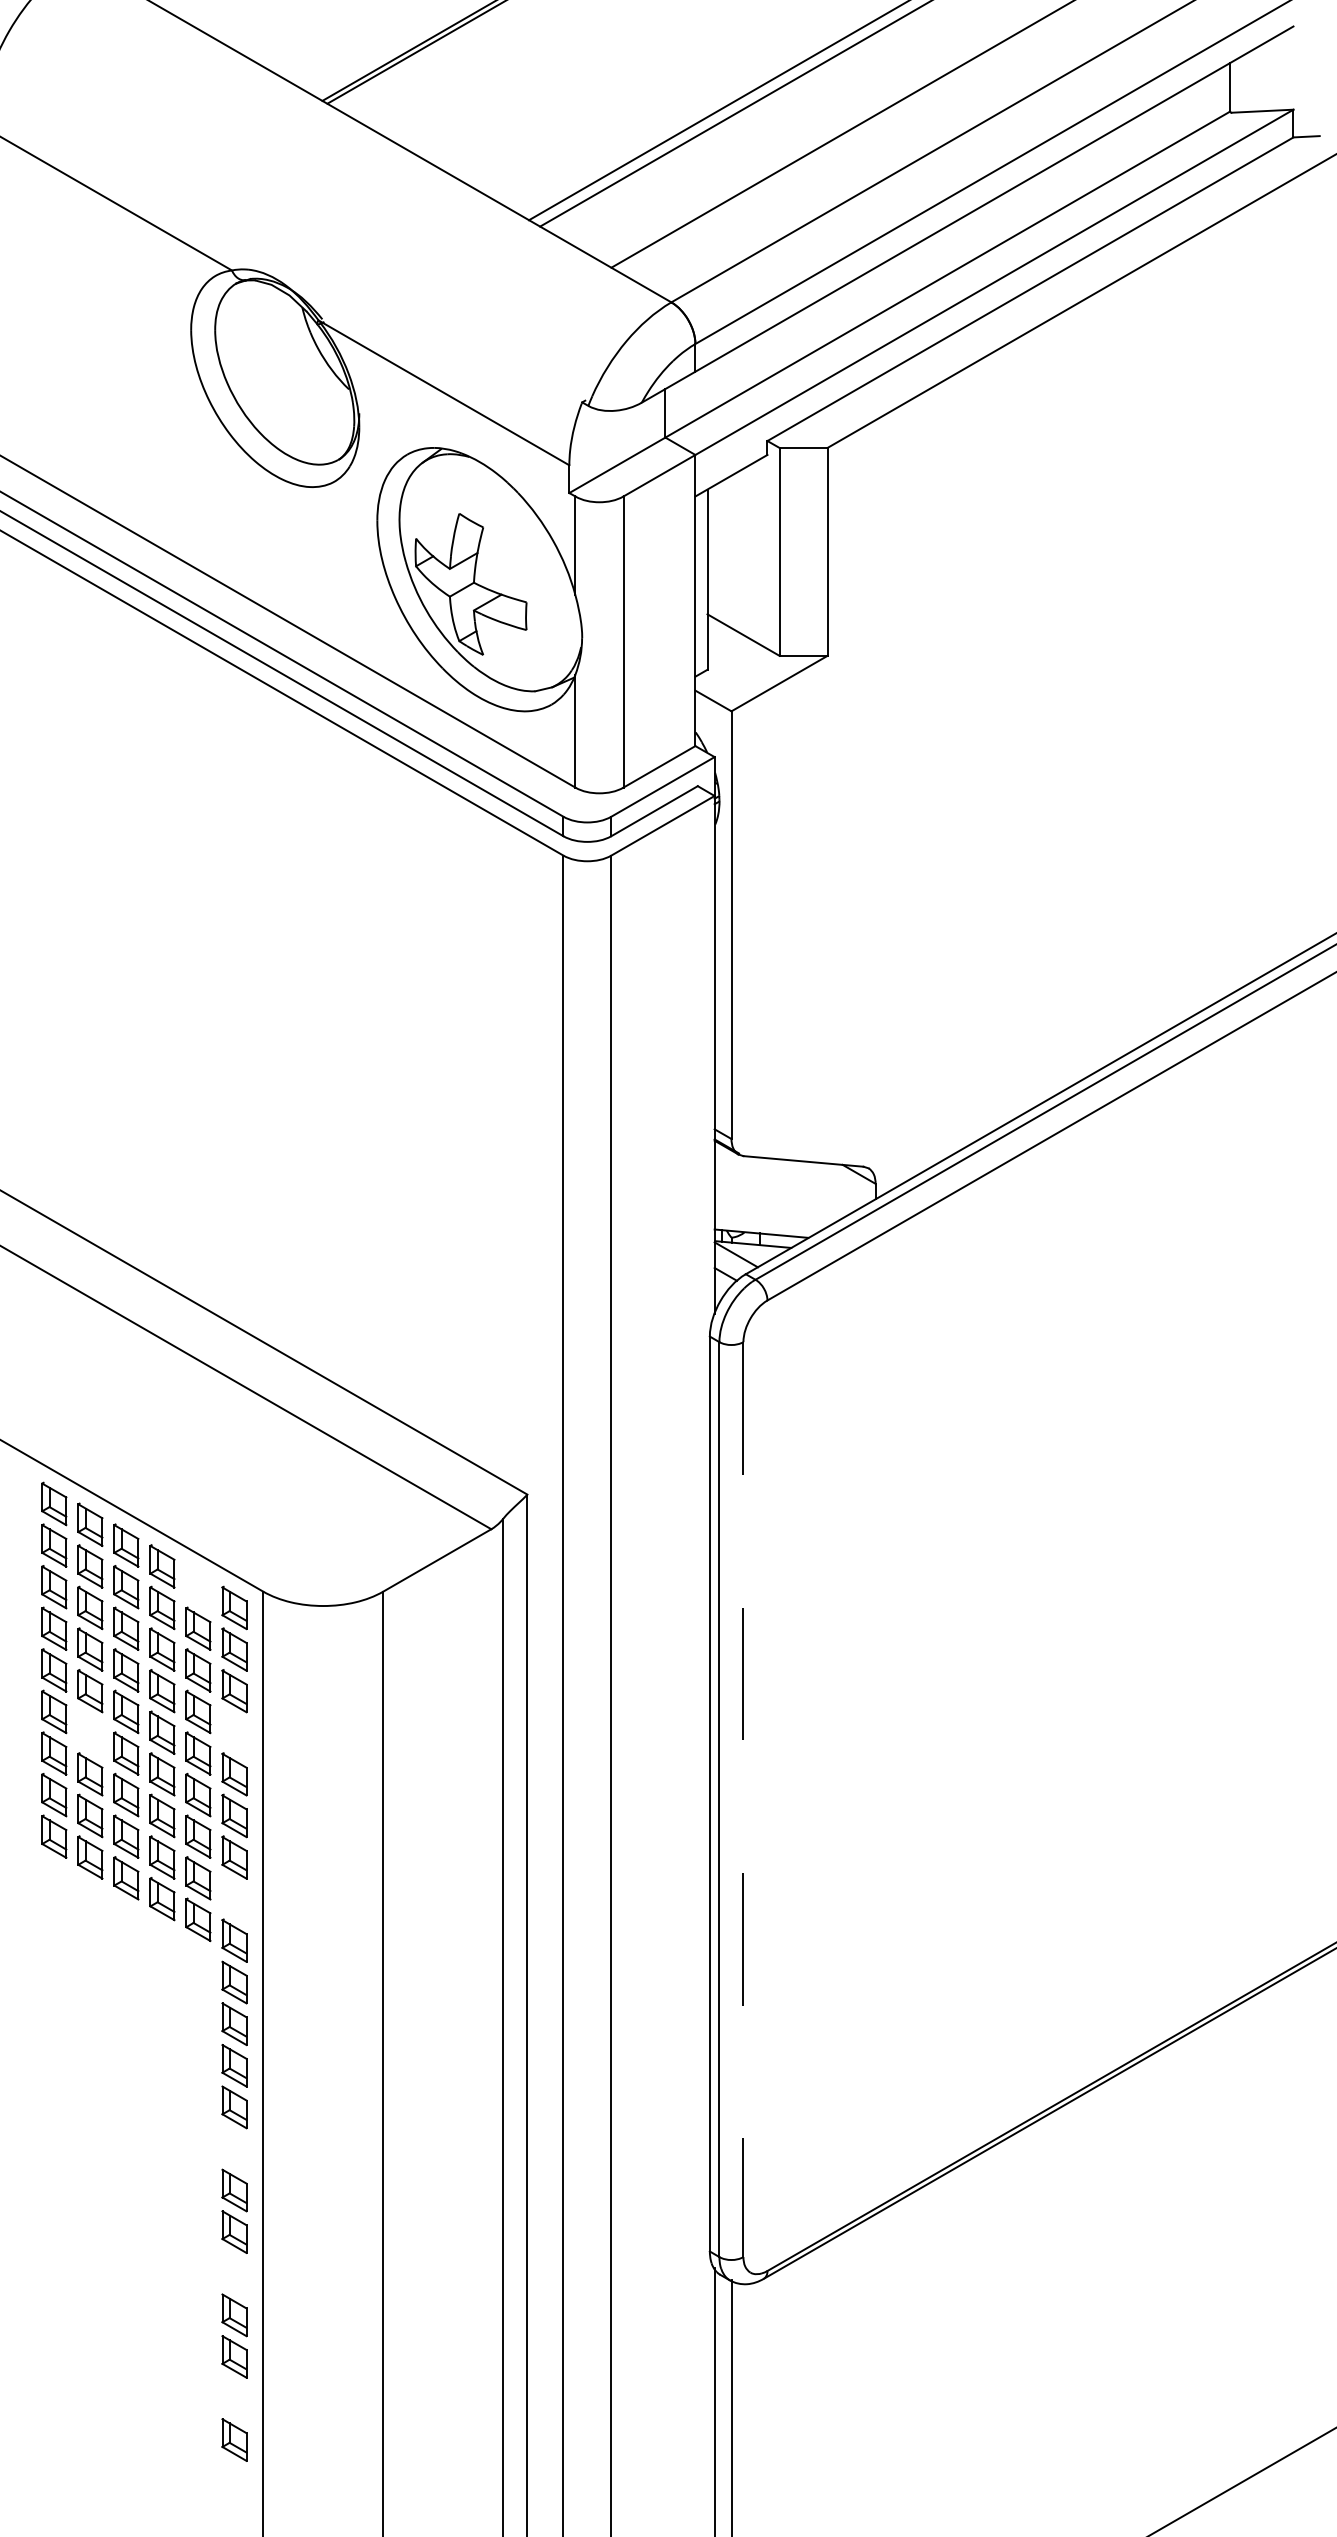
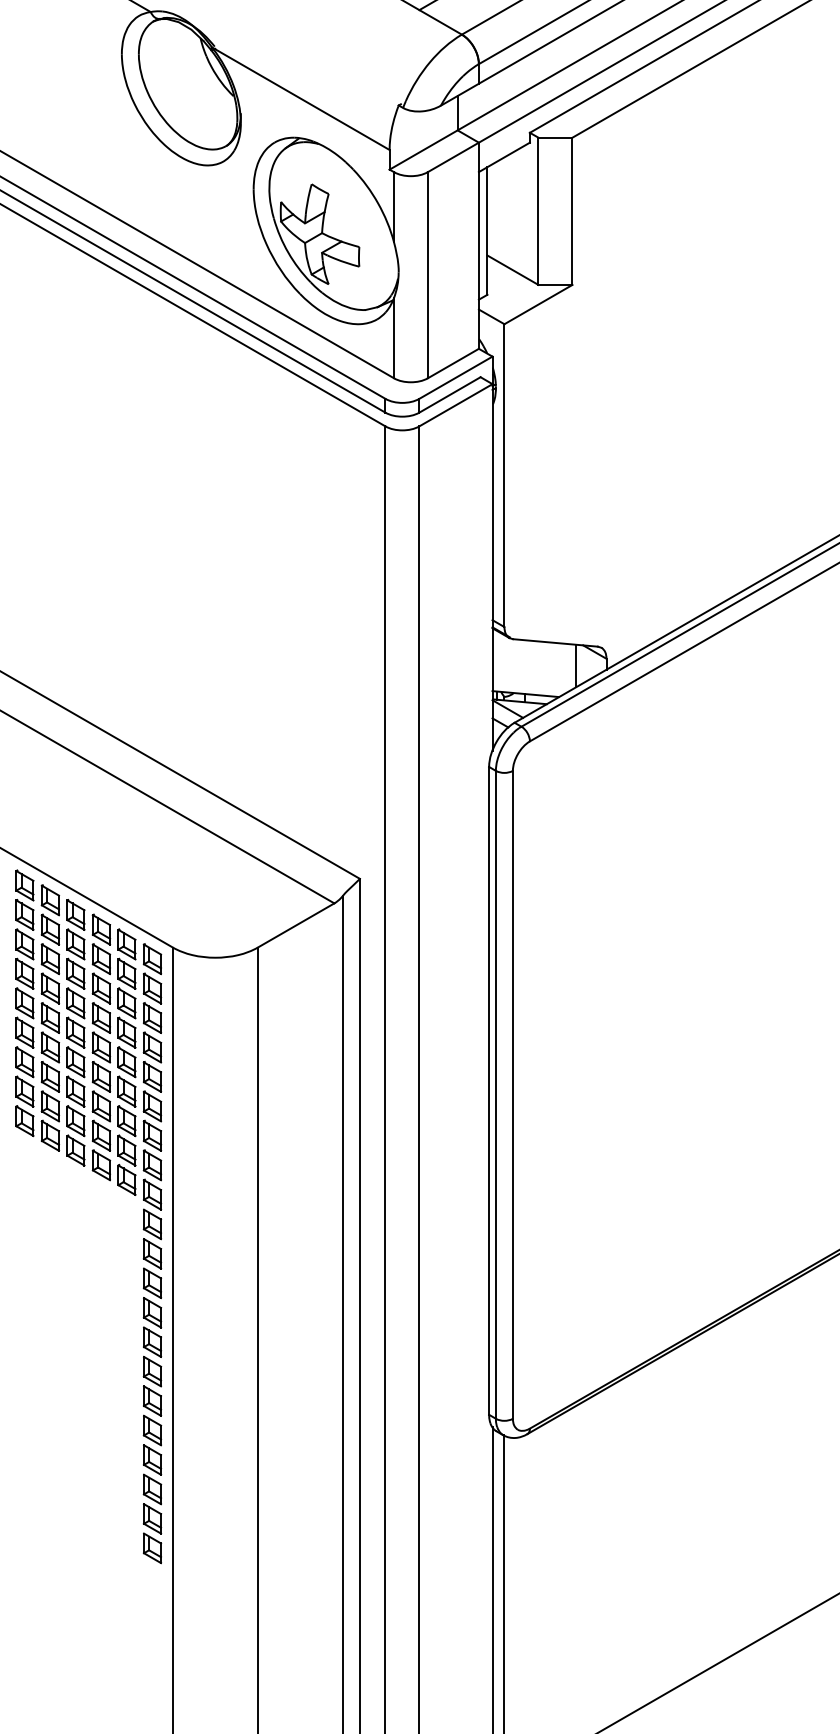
line: (832, 1193) -> (575, 665), added
part: (198, 1587) -> (127, 944), added
part: (90, 1732) -> (50, 1047), added
part: (234, 1732) -> (152, 1047), added
line: (743, 1800) -> (512, 1095), dashed -> solid
part: (234, 1899) -> (152, 1165), added
part: (234, 2148) -> (152, 1341), added
part: (234, 2273) -> (152, 1430), added
part: (234, 2398) -> (152, 1518), added

